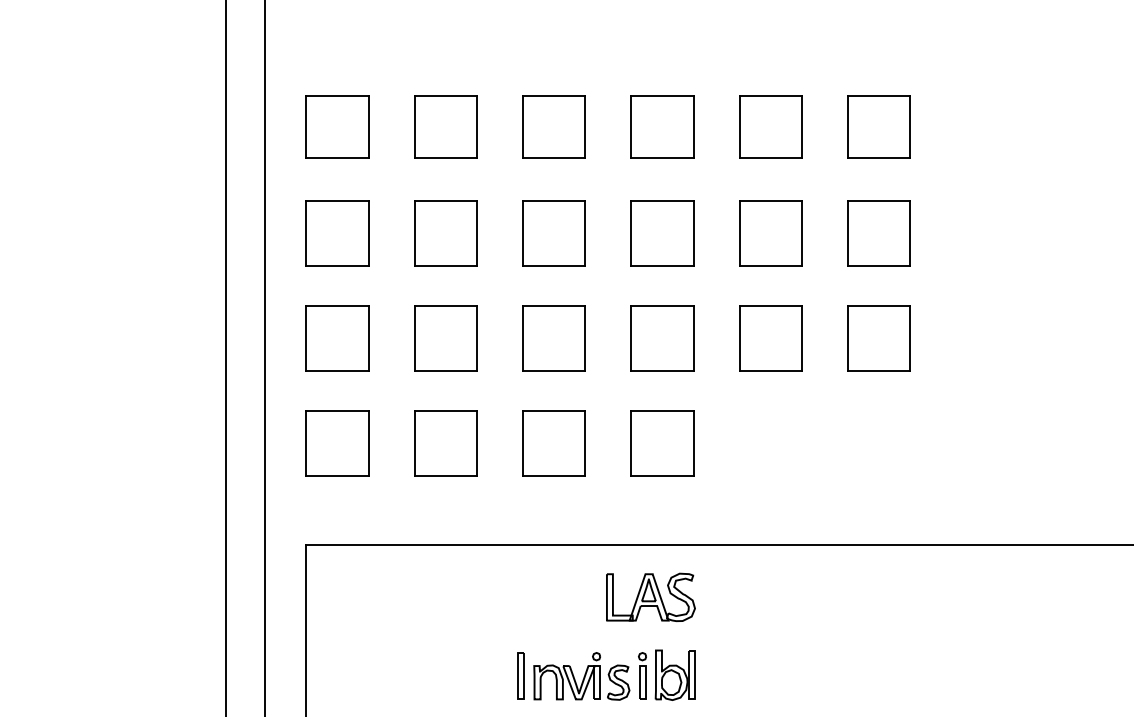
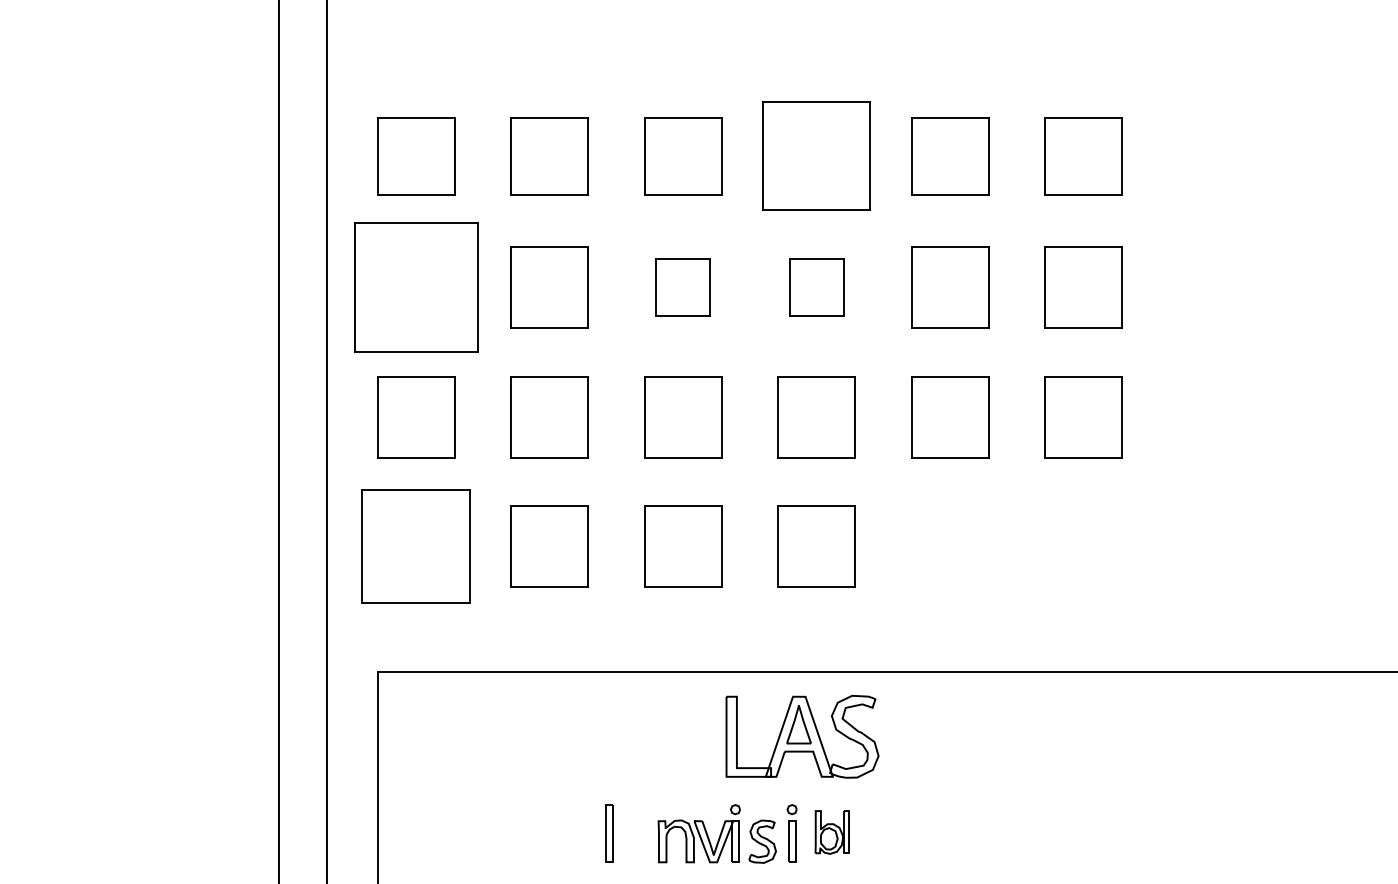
part: (662, 126) -> (816, 155), size x1.4
part: (337, 233) -> (416, 287), size x1.6
part: (553, 233) -> (682, 287), size x0.7
part: (662, 233) -> (816, 287), size x0.7
part: (337, 443) -> (416, 546), size x1.4
part: (650, 596) -> (801, 735), size x1.4
part: (674, 674) -> (831, 831), size x0.7
part: (520, 675) -> (608, 832), moved

